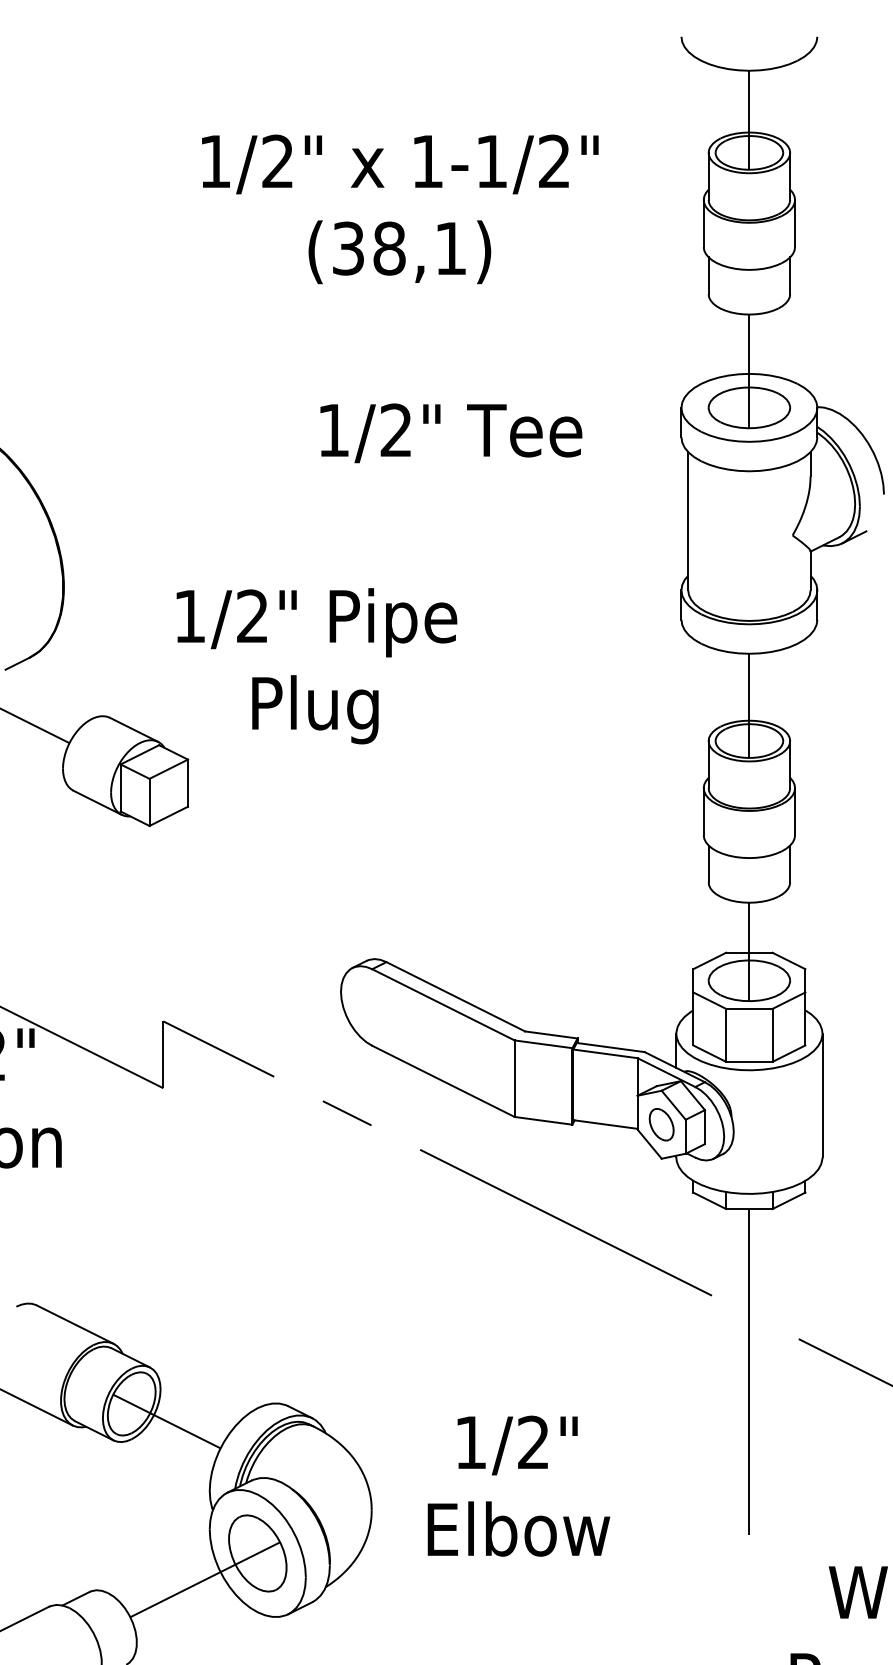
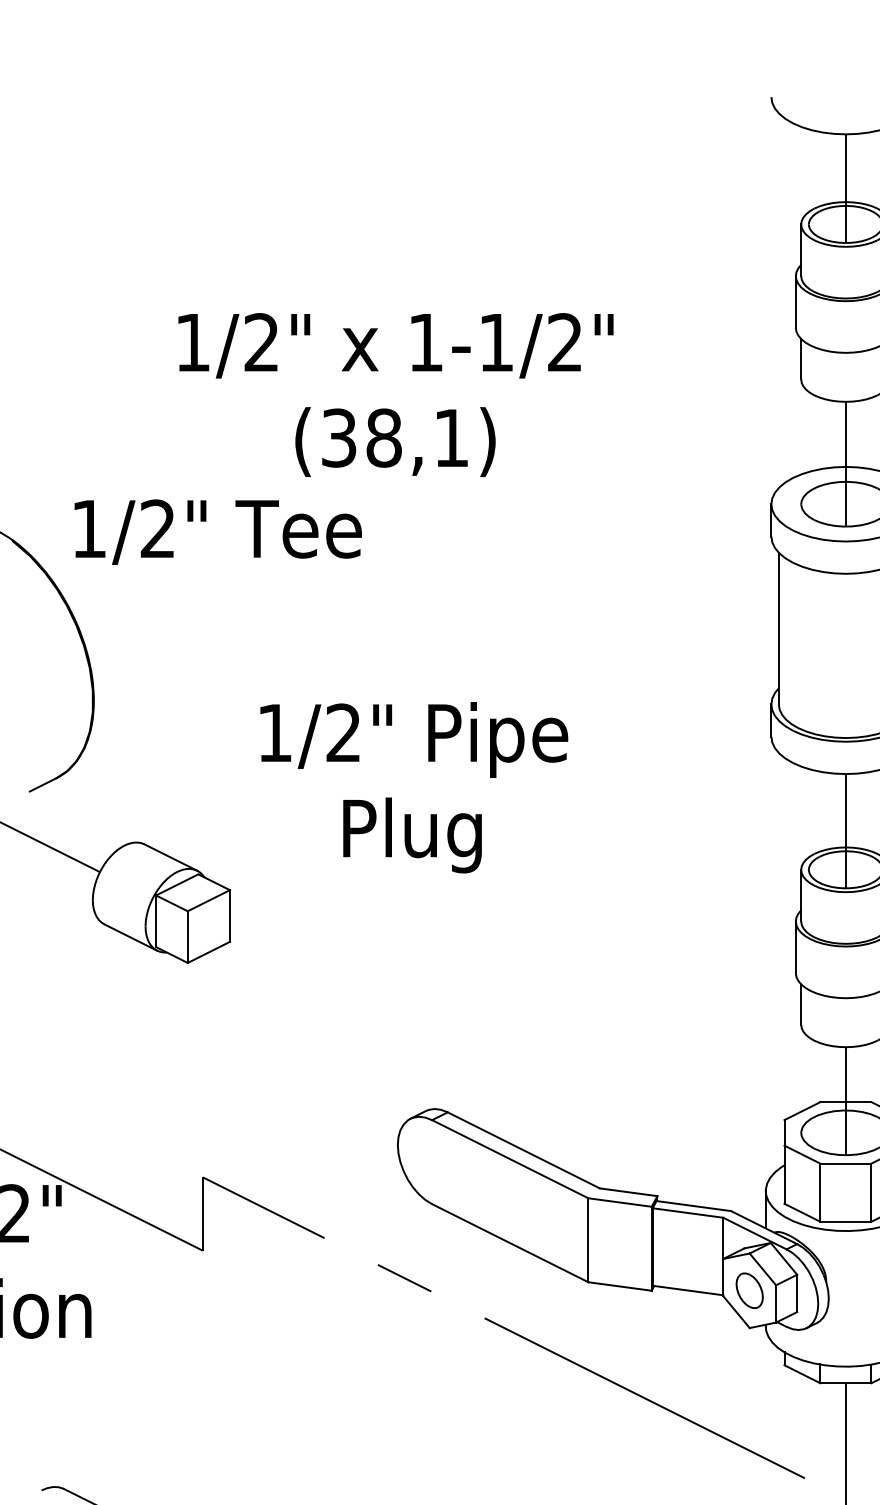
text: (400, 209) -> (396, 395), moved
text: (451, 433) -> (218, 532), moved
text: (316, 666) -> (413, 787), moved

